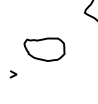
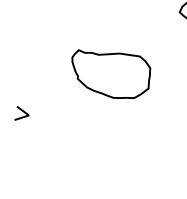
part: (44, 49) -> (110, 74), moved

